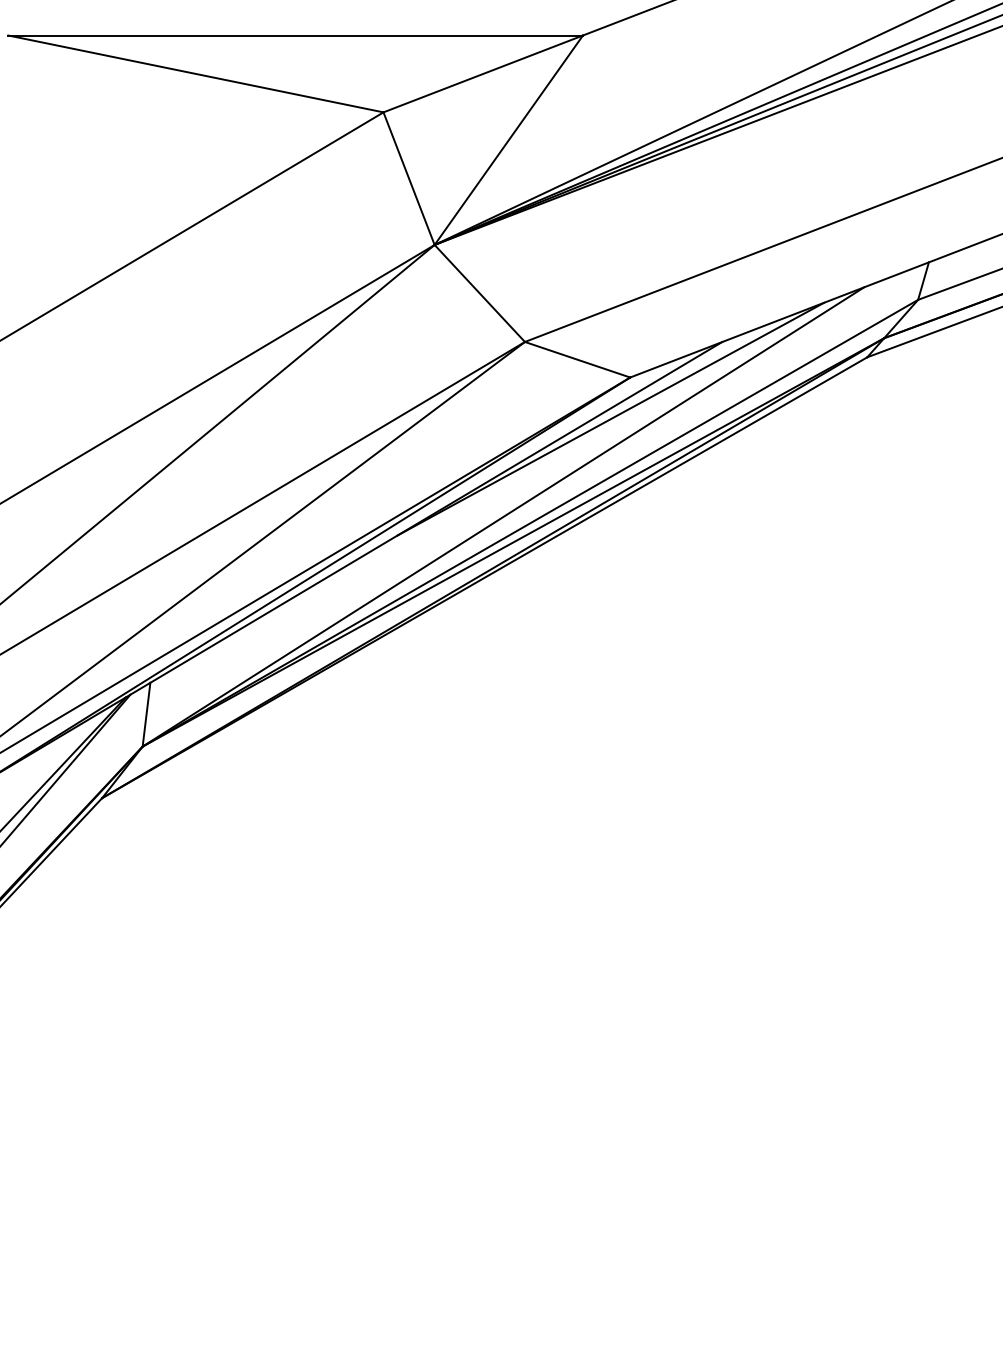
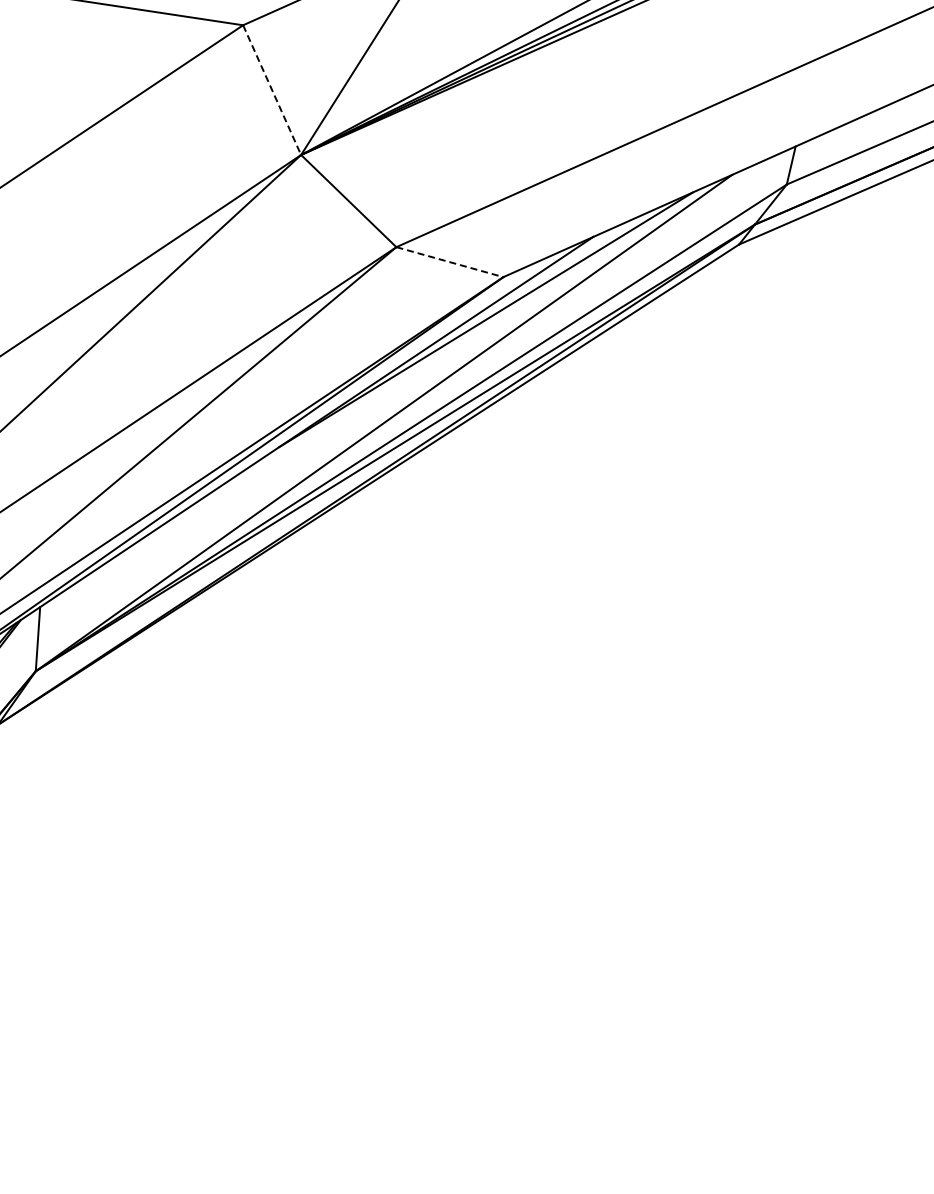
line: (409, 179) -> (272, 90), solid -> dashed
line: (577, 359) -> (449, 261), solid -> dashed

